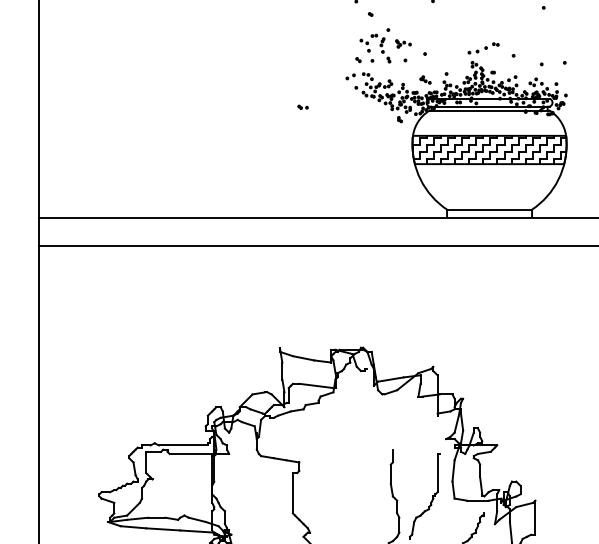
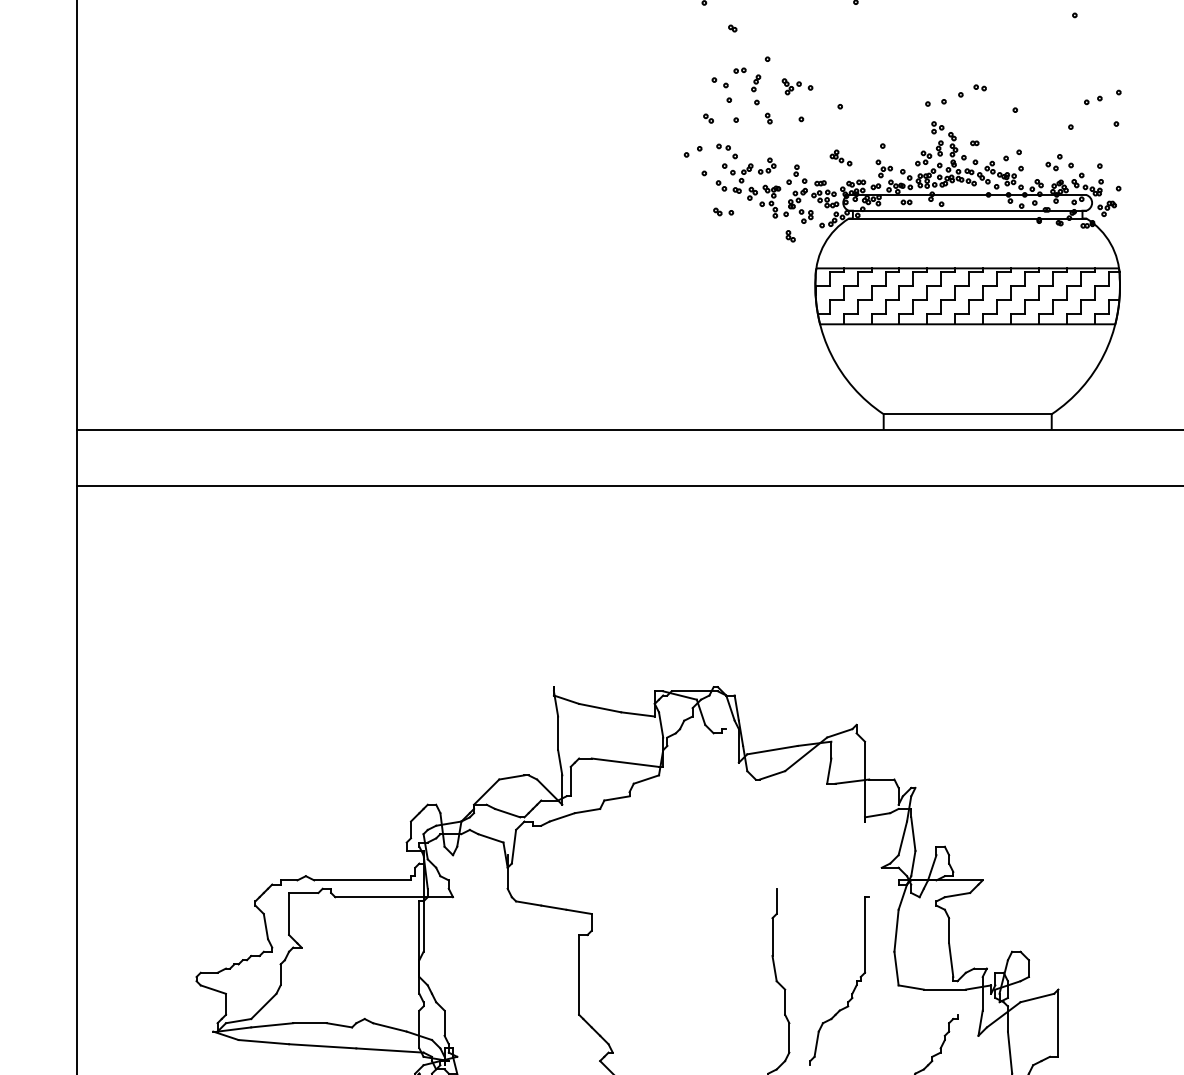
part: (557, 49) -> (1101, 97), added
part: (302, 106) -> (722, 210), moved

